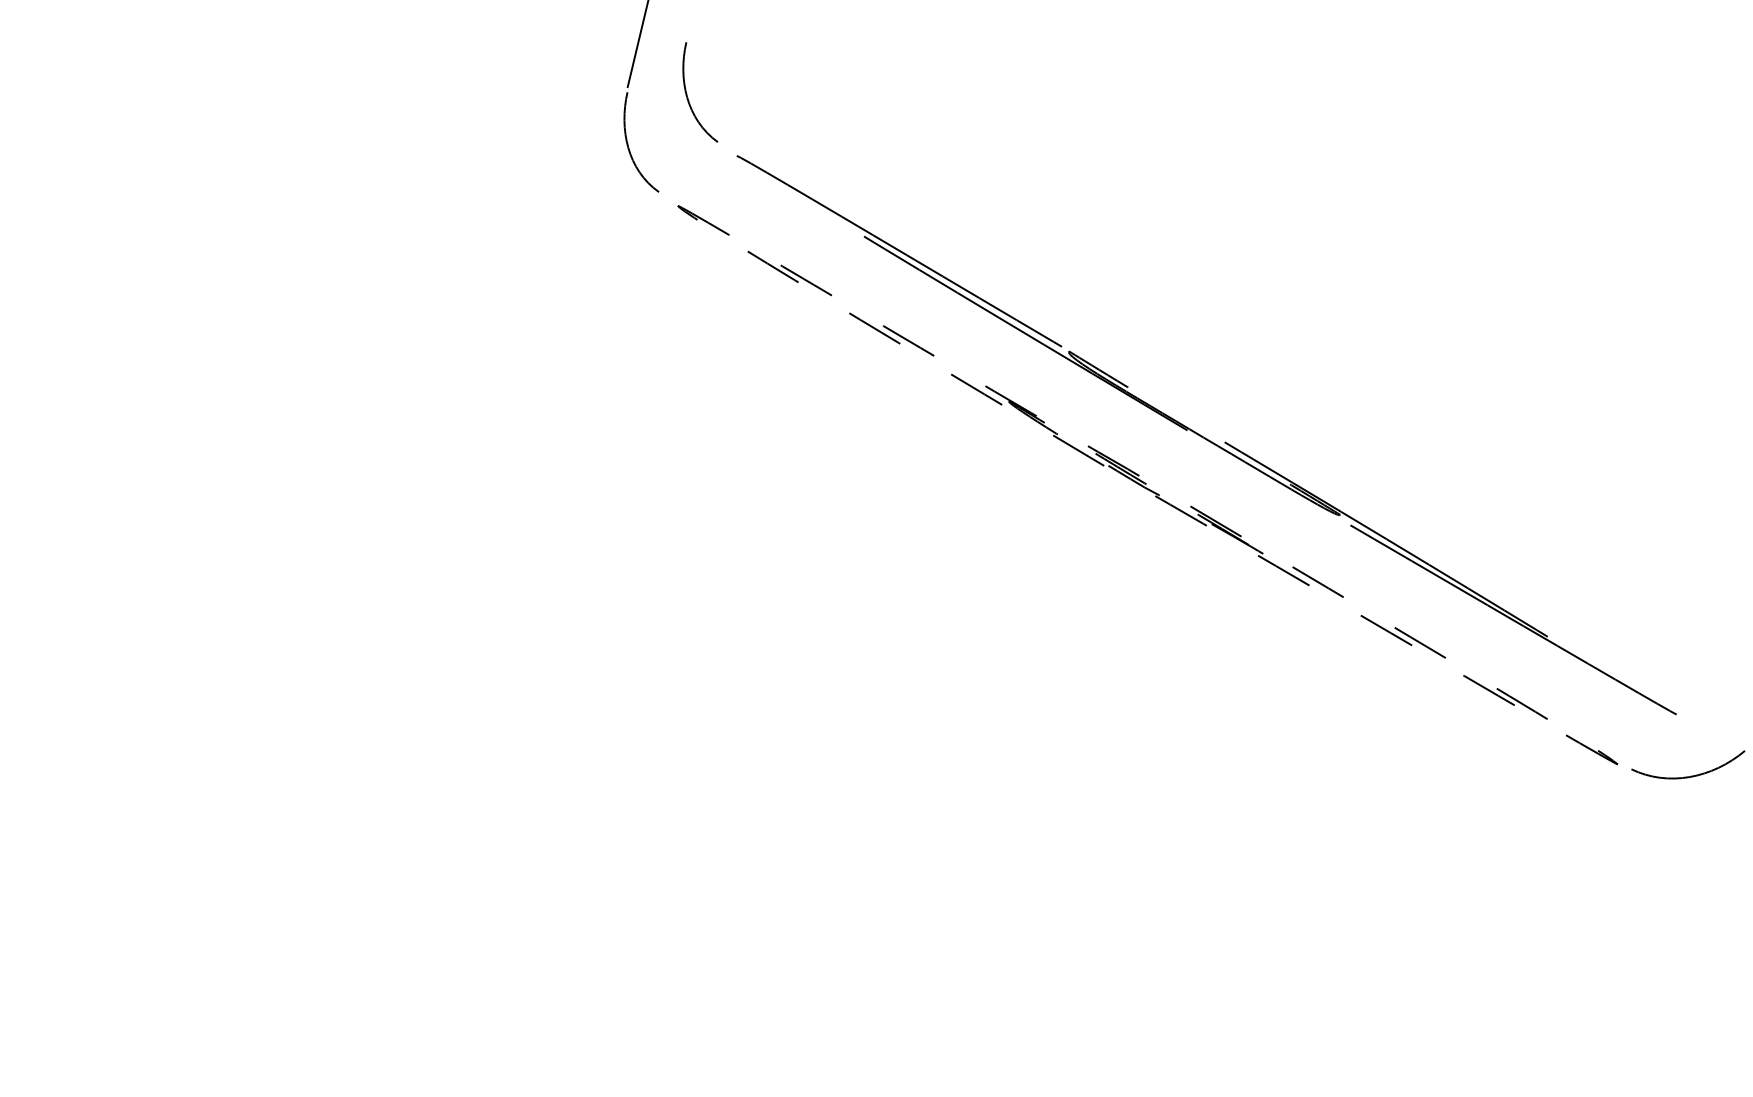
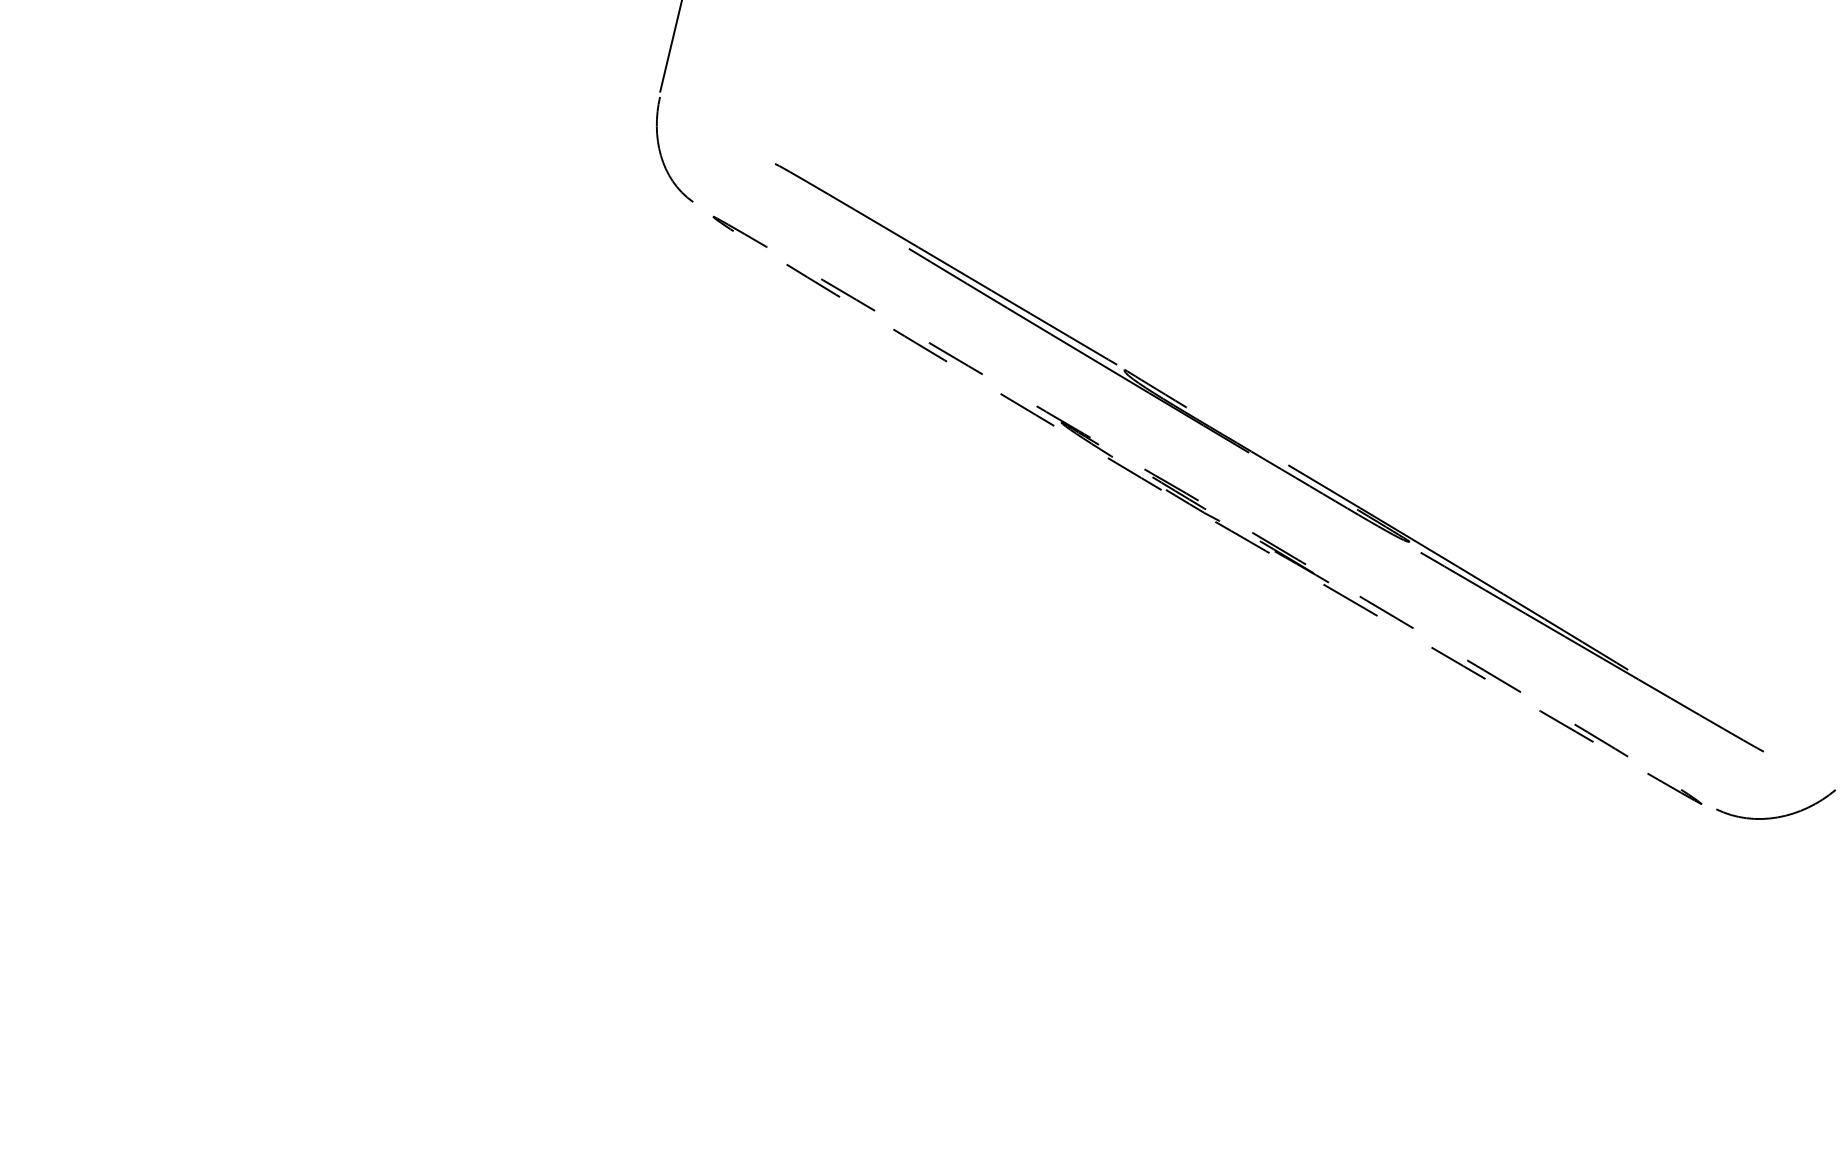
curve: (687, 95) -> (723, 100), removed

